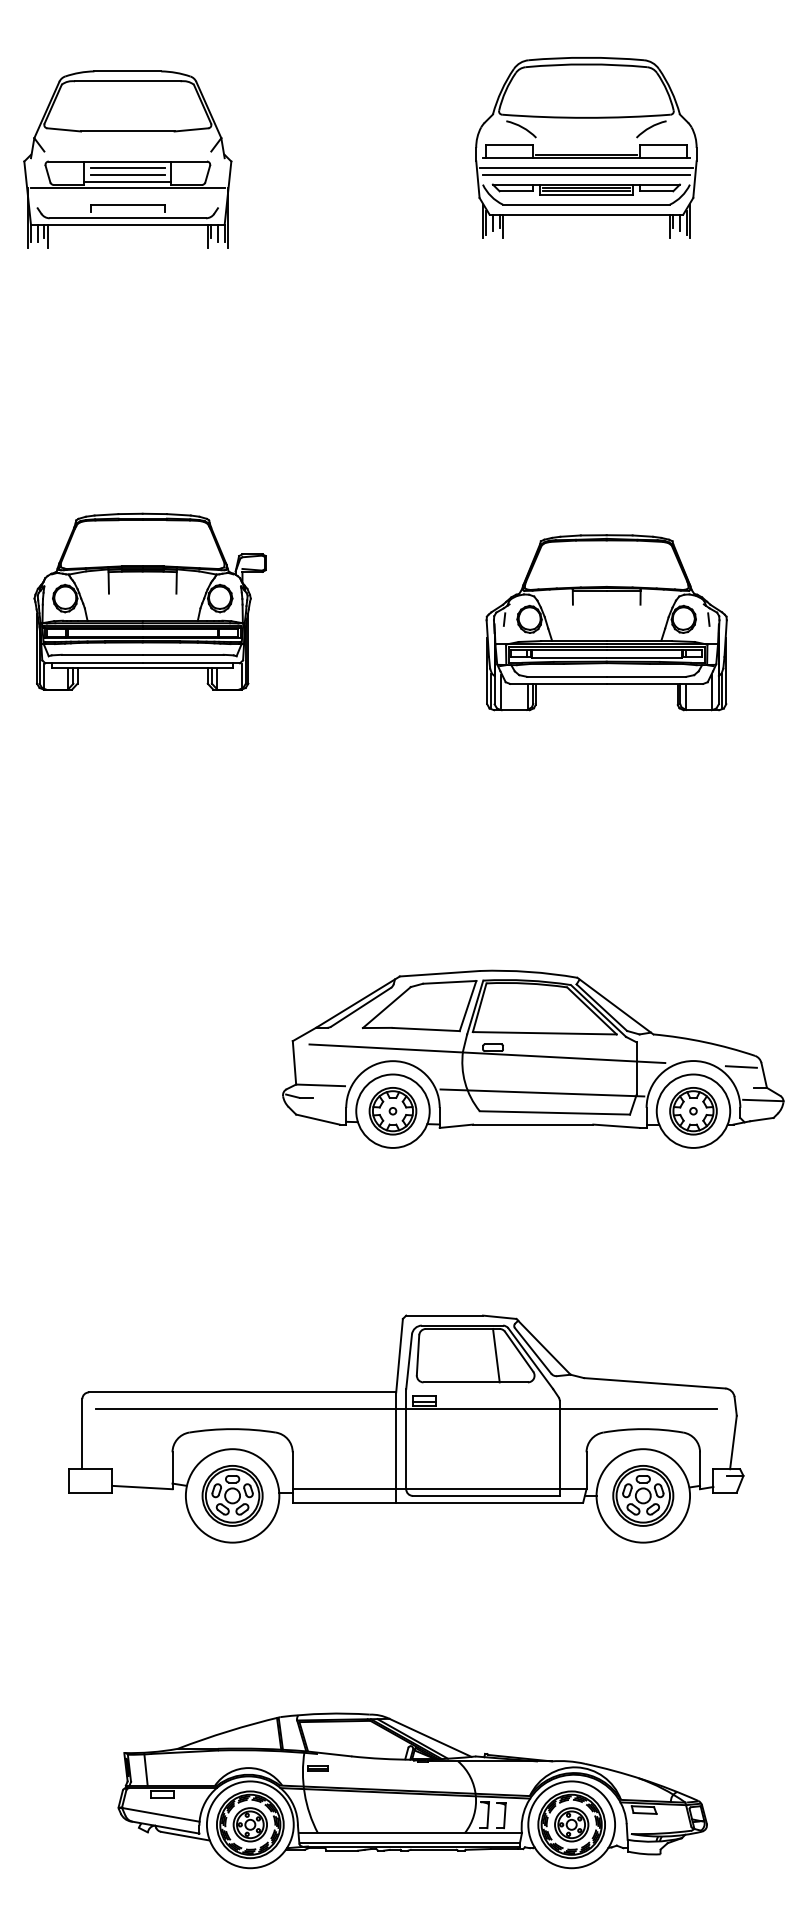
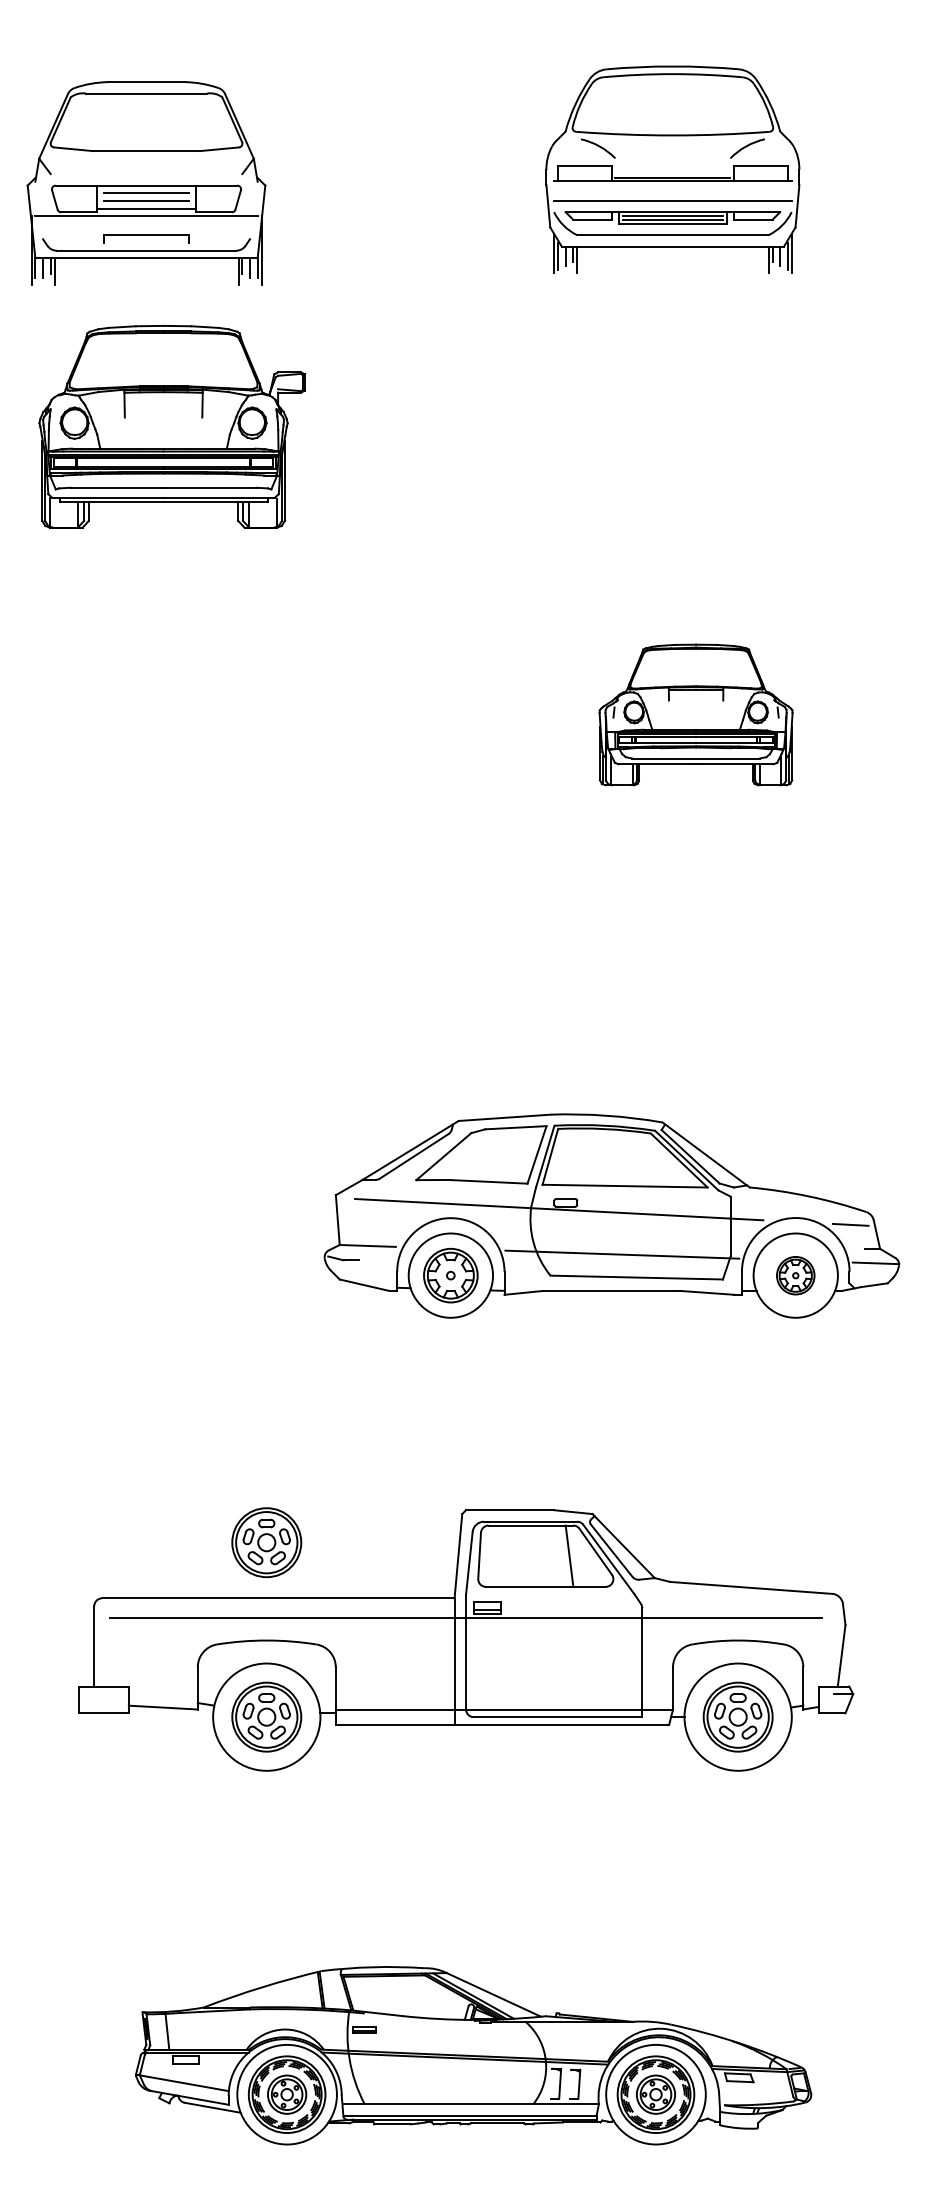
line: (586, 167) -> (672, 192), removed
part: (149, 601) -> (171, 426), moved
part: (606, 622) -> (695, 714), size x0.7
part: (693, 1111) -> (795, 1275), size x0.7
part: (232, 1343) -> (266, 1542), added

